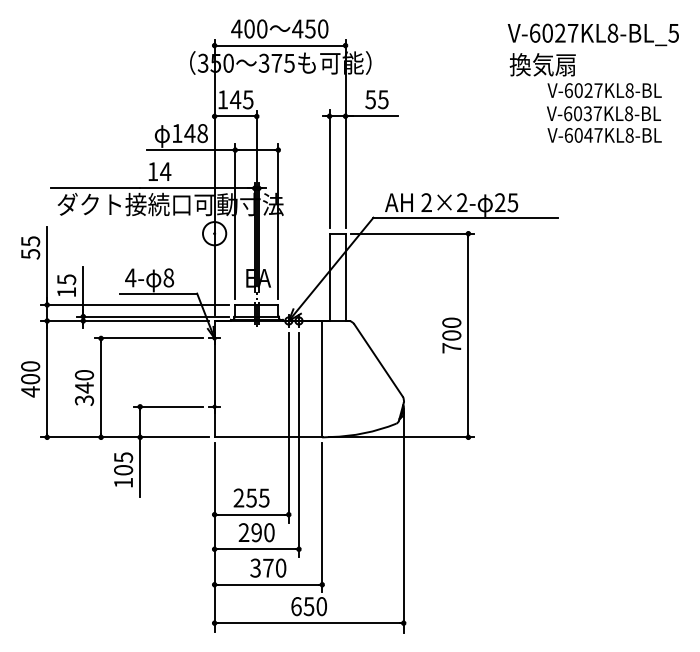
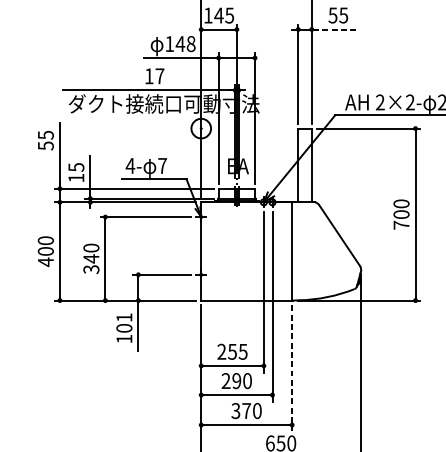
line: (371, 116) -> (333, 29), solid -> dashed
text: (165, 171) -> (159, 76), 14 -> 17
text: (168, 277) -> (162, 165), 8 -> 7
text: (123, 457) -> (124, 317), 105 -> 101
line: (322, 518) -> (292, 369), solid -> dashed

